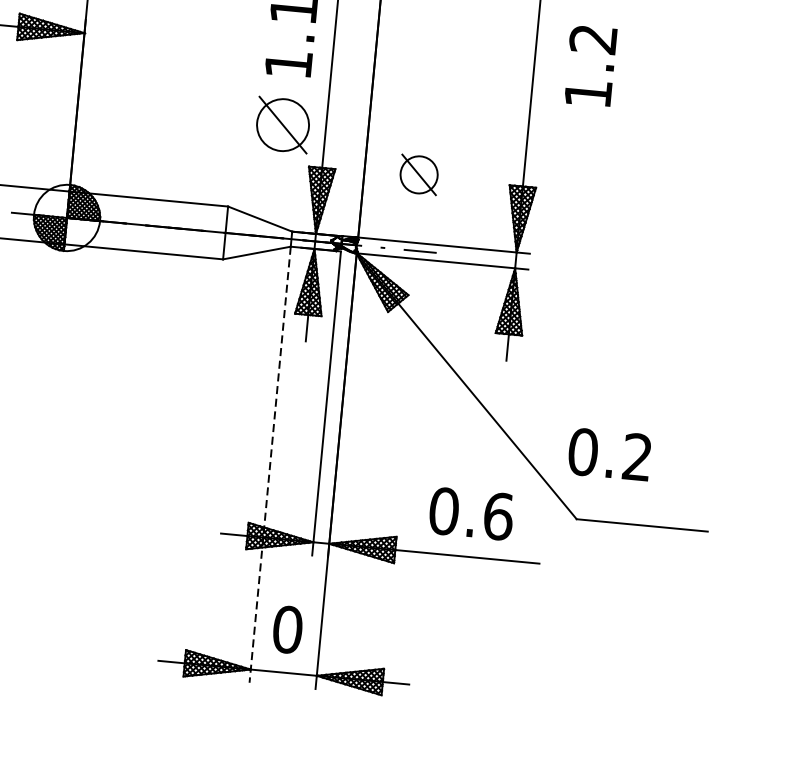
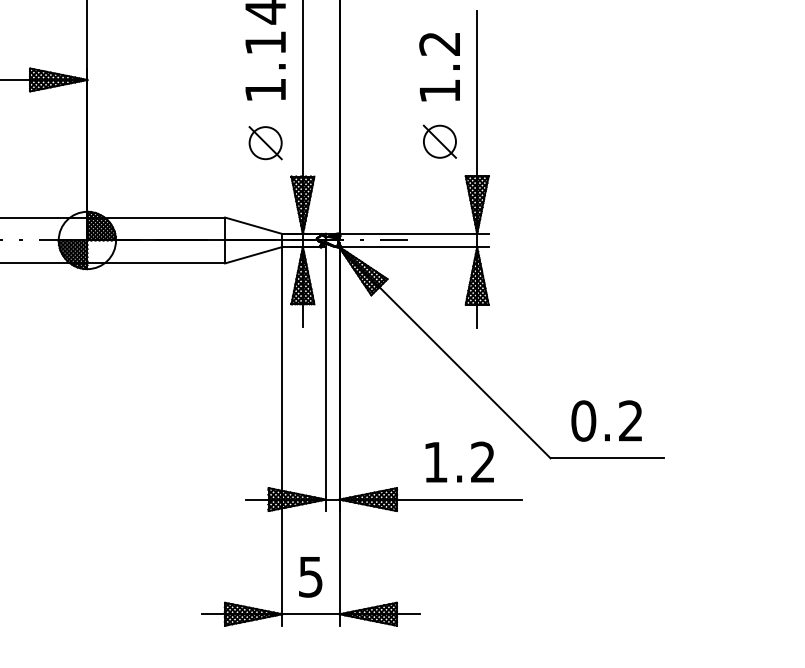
text: (590, 66) -> (439, 67), moved
part: (282, 125) -> (265, 143), size x0.71
part: (418, 174) -> (439, 141), moved
text: (609, 453) -> (606, 420), moved
line: (270, 464) -> (282, 436), dashed -> solid
text: (471, 514) -> (459, 462), 0.6 -> 1.2
text: (287, 629) -> (310, 576), 0 -> 5

